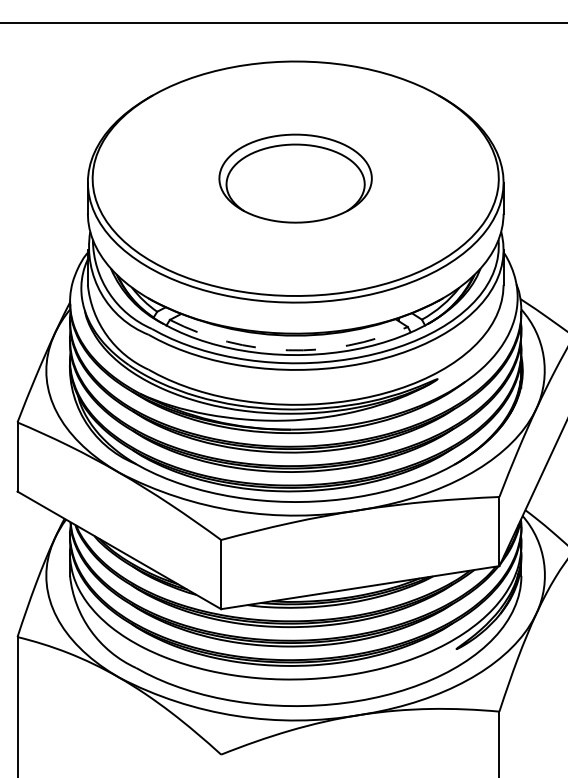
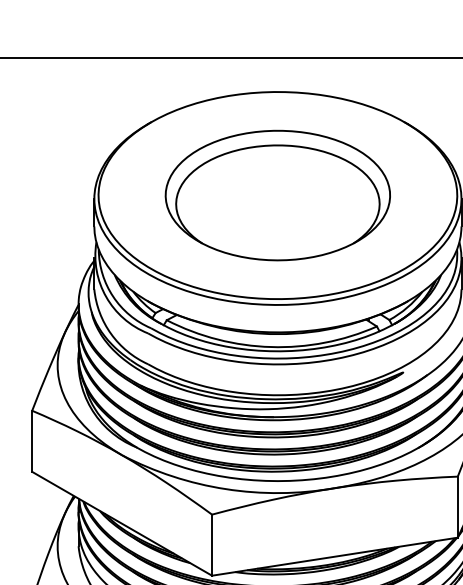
part: (295, 178) -> (277, 195), size x1.67
arc: (288, 350) -> (271, 347), dashed -> solid

